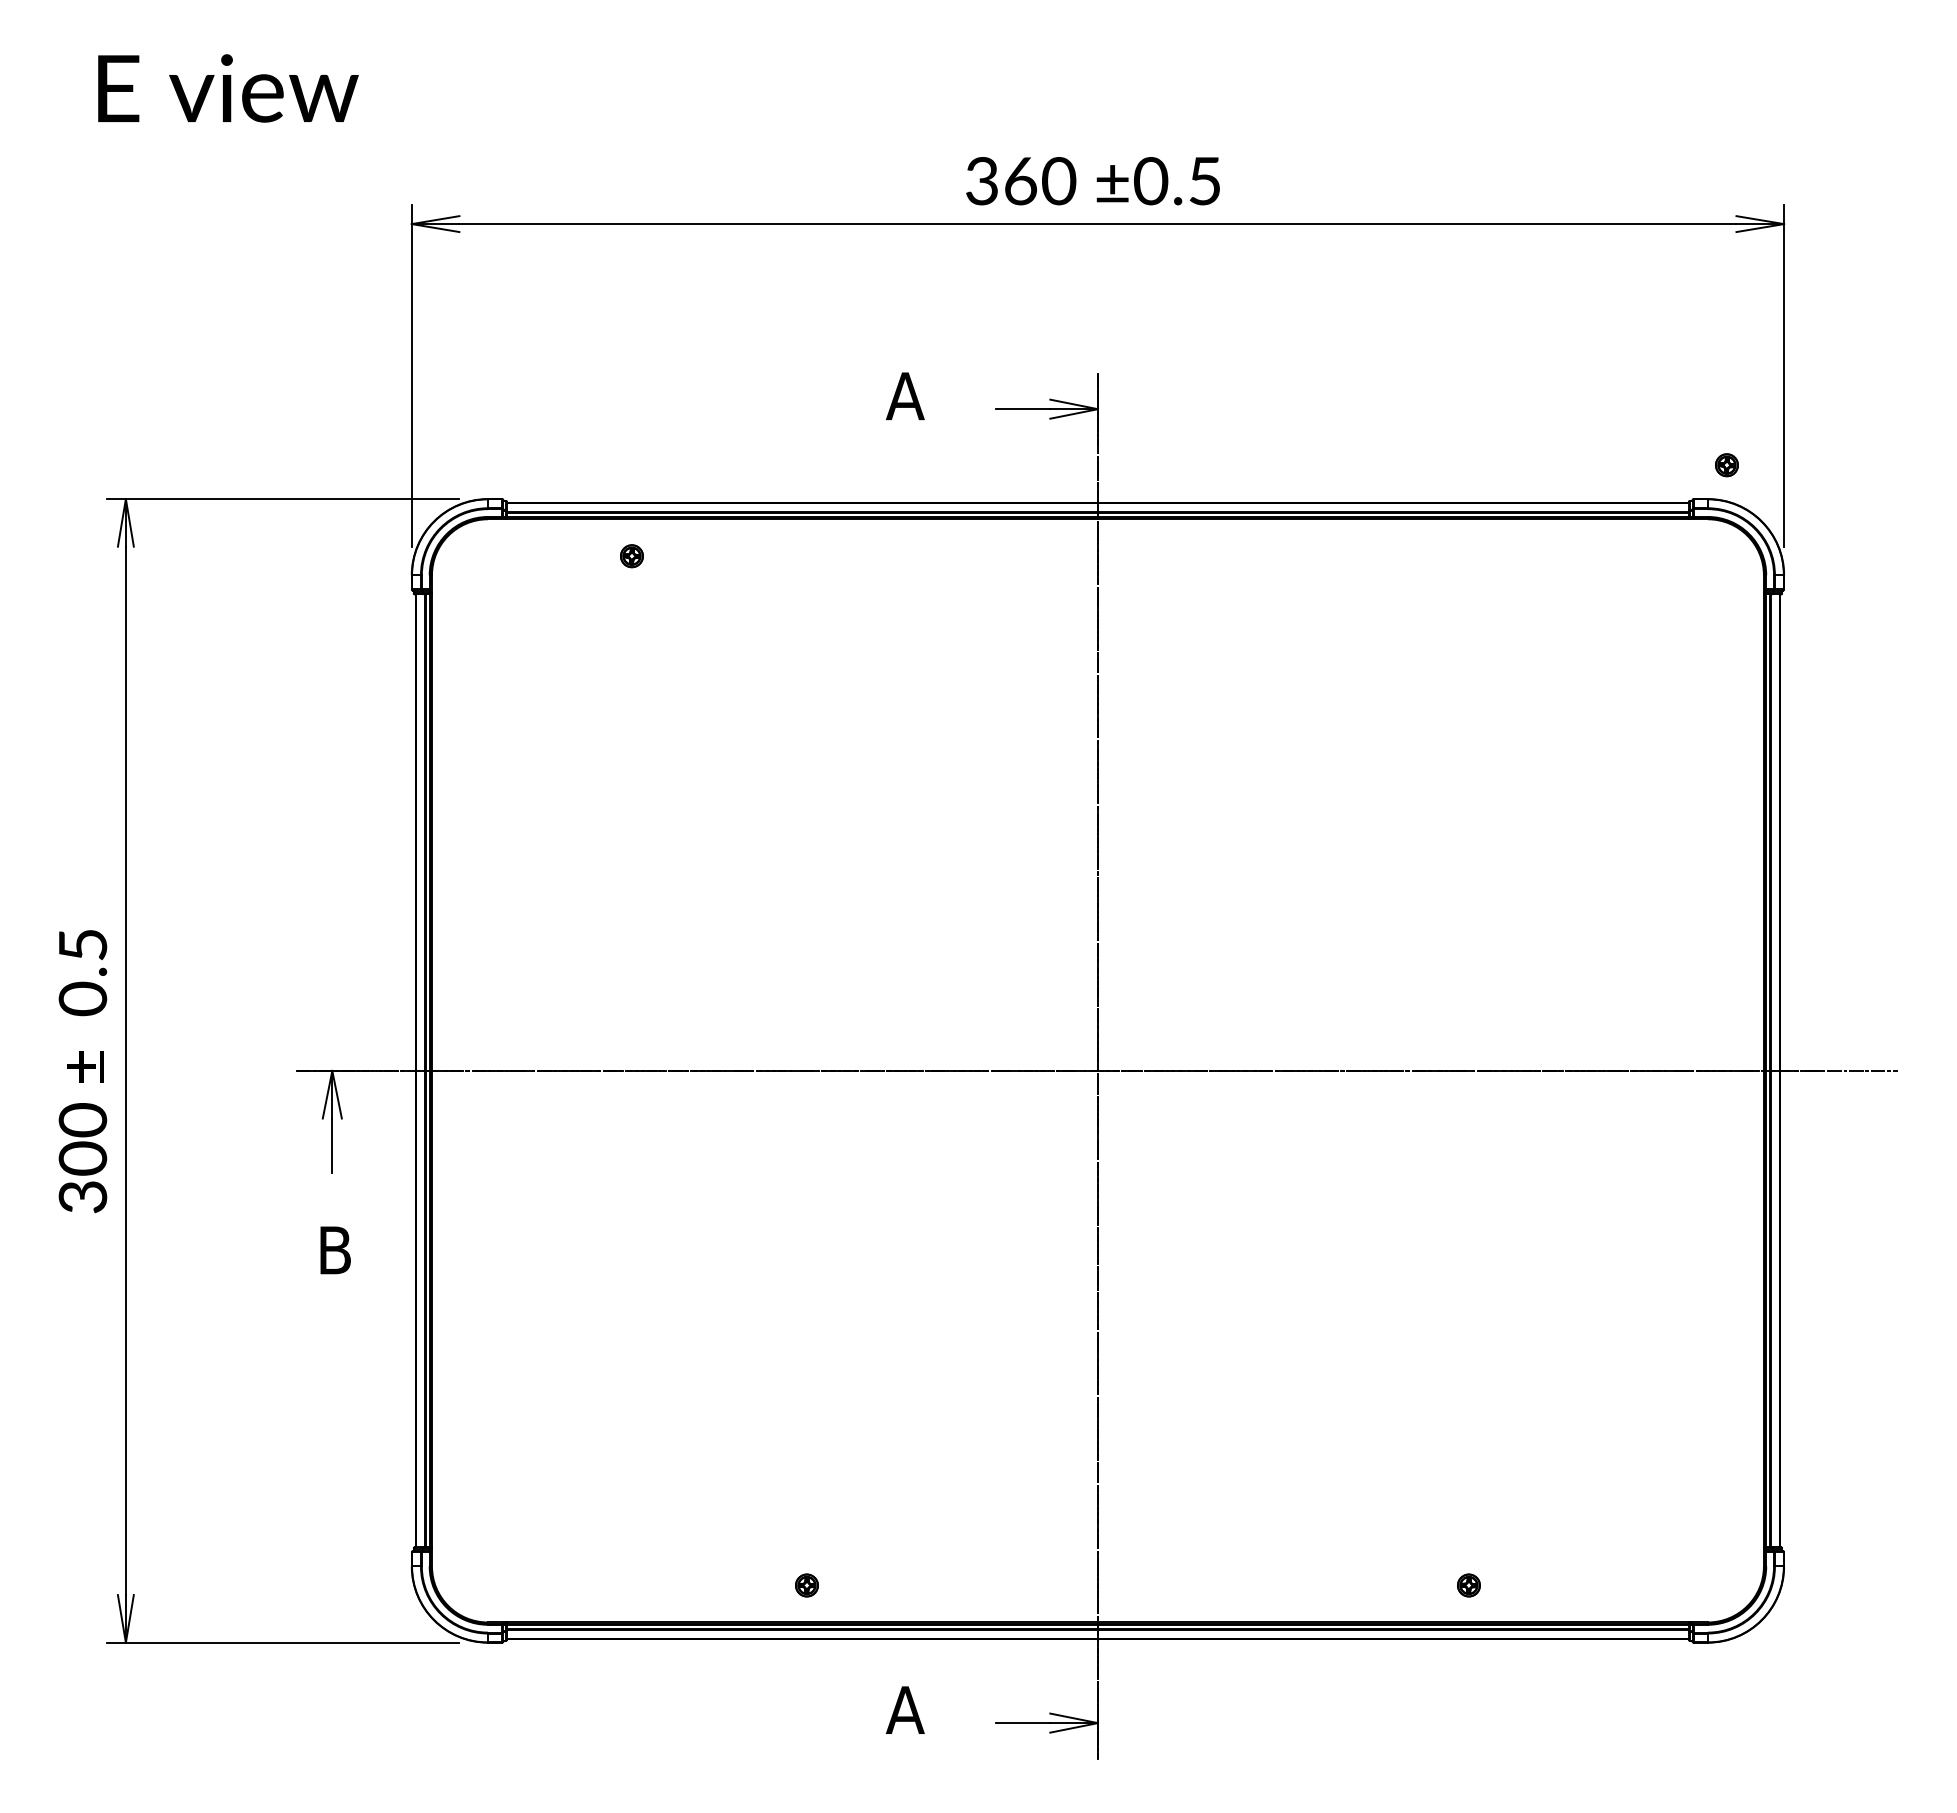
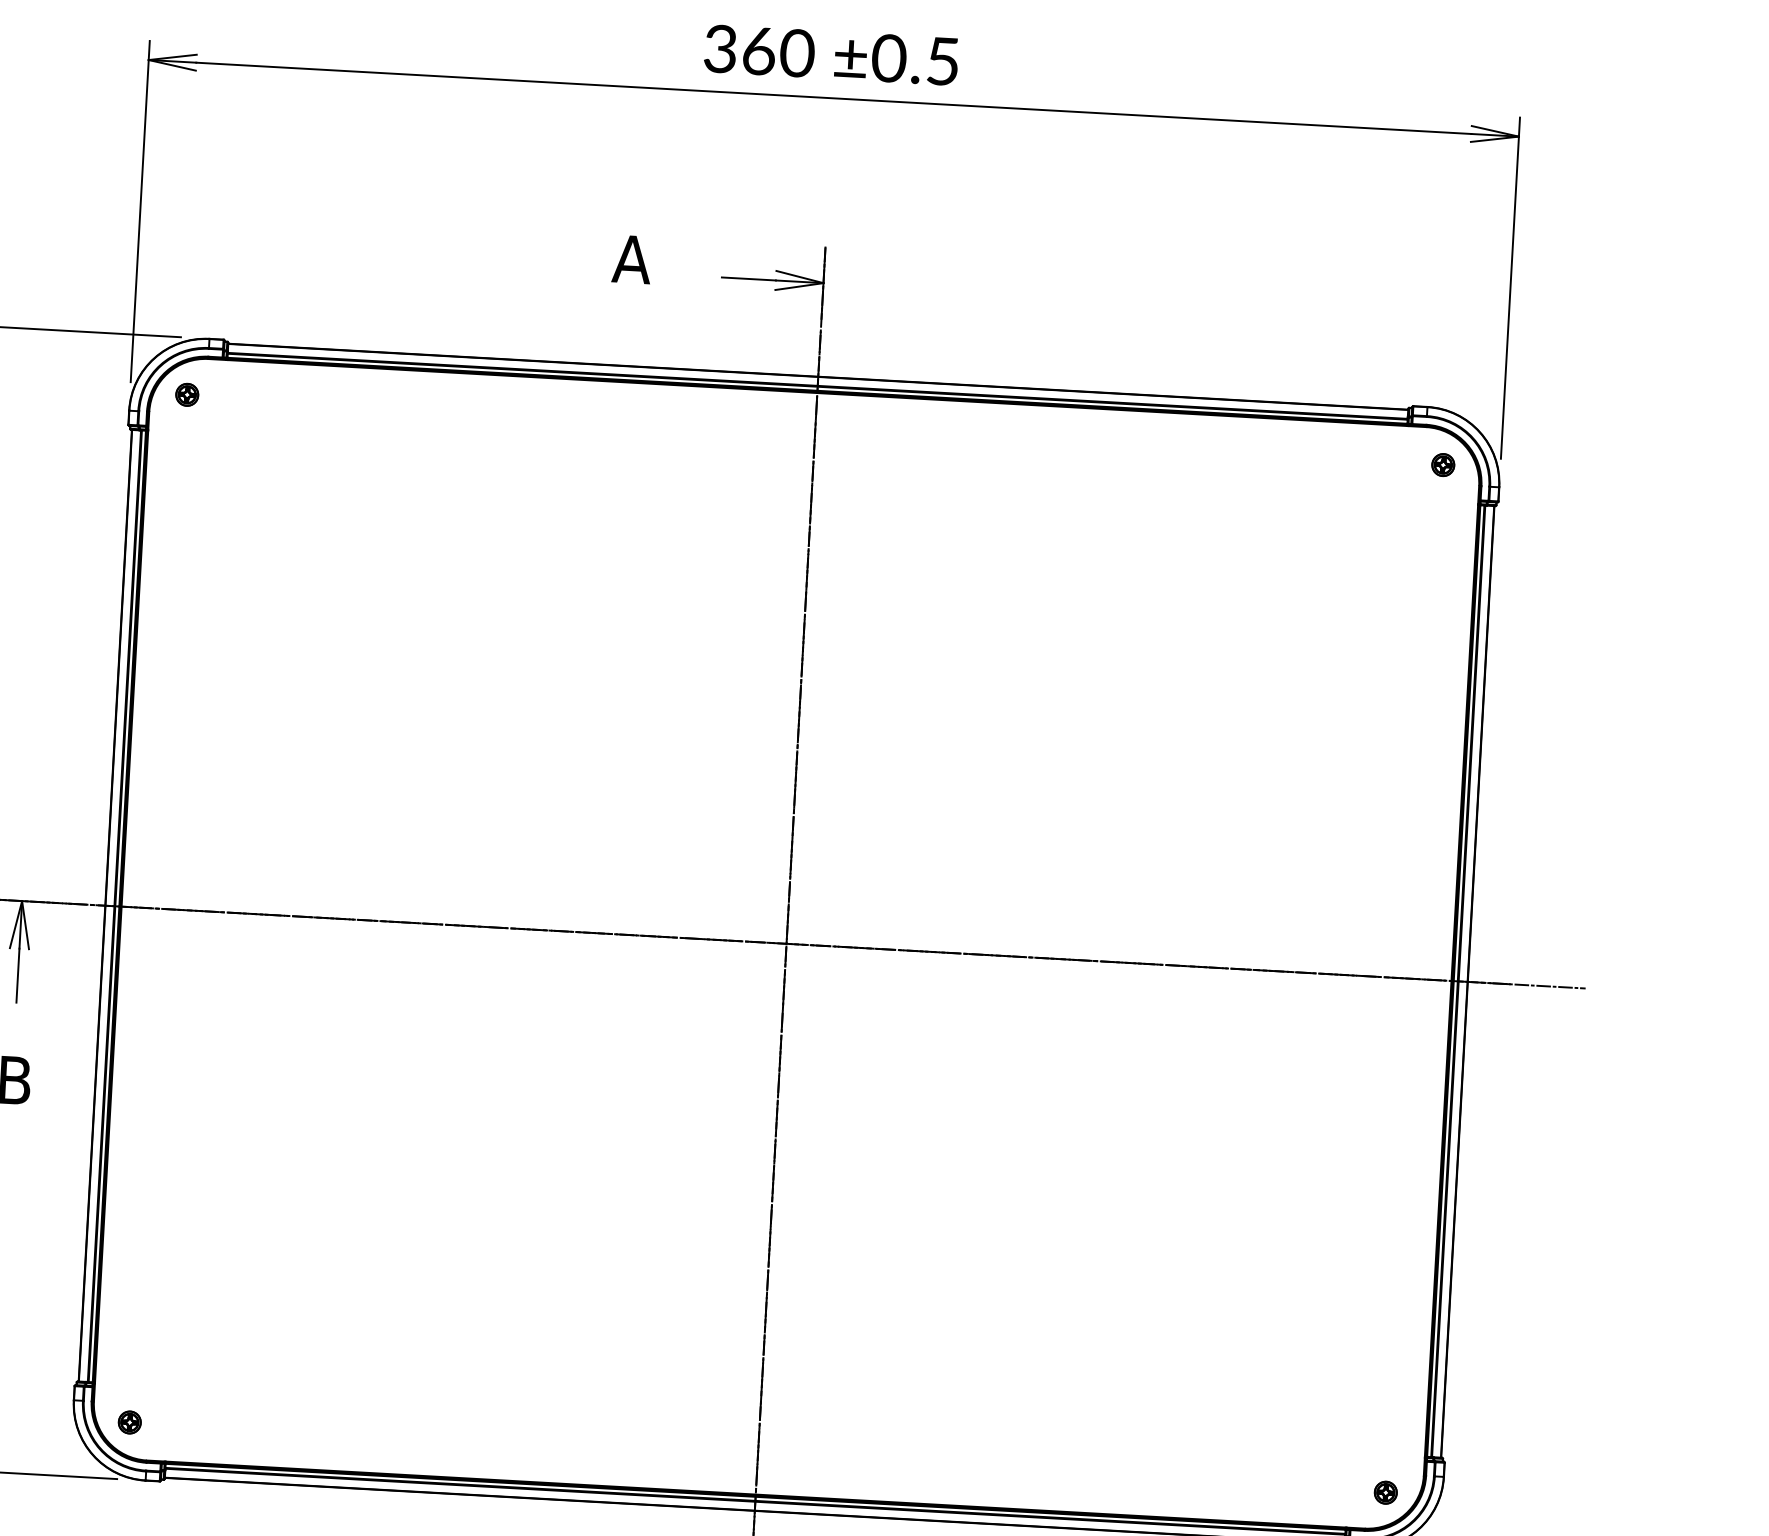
part: (1726, 465) -> (1442, 465), moved
part: (631, 556) -> (186, 395), moved
part: (806, 1585) -> (129, 1422), moved
part: (1468, 1585) -> (1385, 1492), moved

